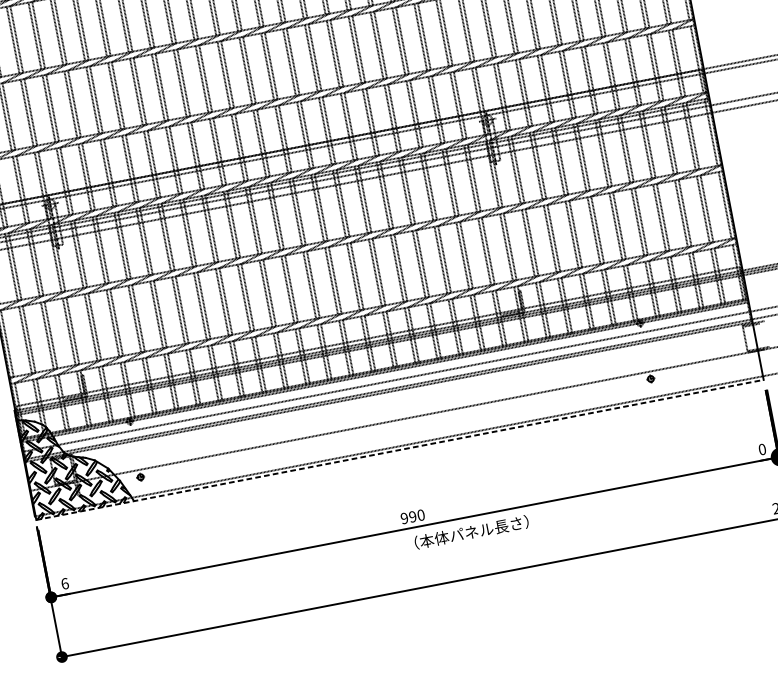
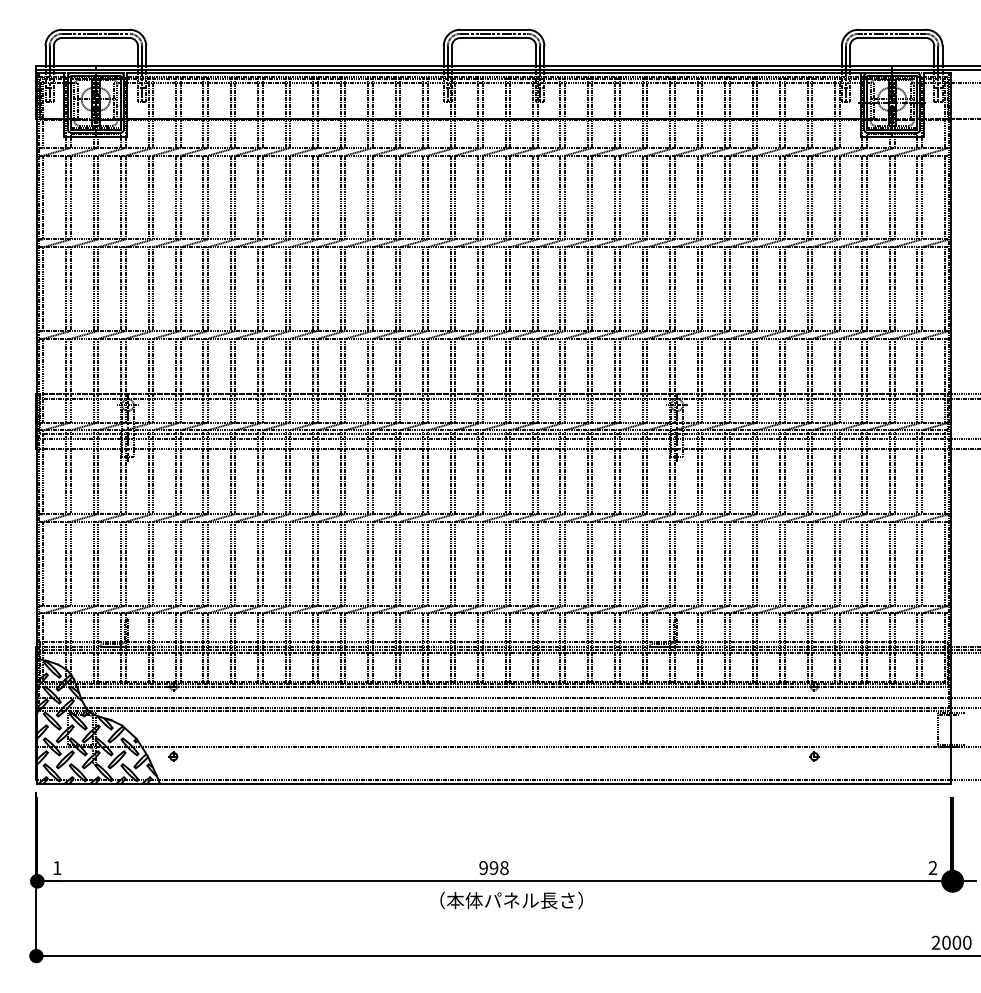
text: (762, 449) -> (932, 868), 0 -> 2
line: (400, 450) -> (494, 784), dashed -> solid
text: (421, 514) -> (504, 867), 990 -> 998
text: (471, 532) -> (511, 900), moved
text: (65, 584) -> (57, 868), 6 -> 1

